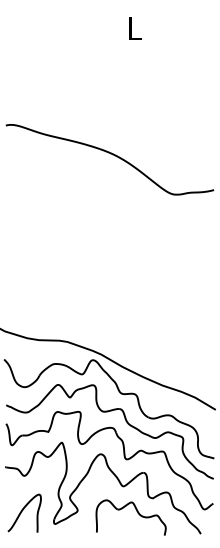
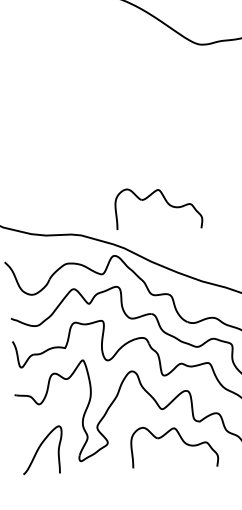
part: (137, 320) -> (166, 203), added

